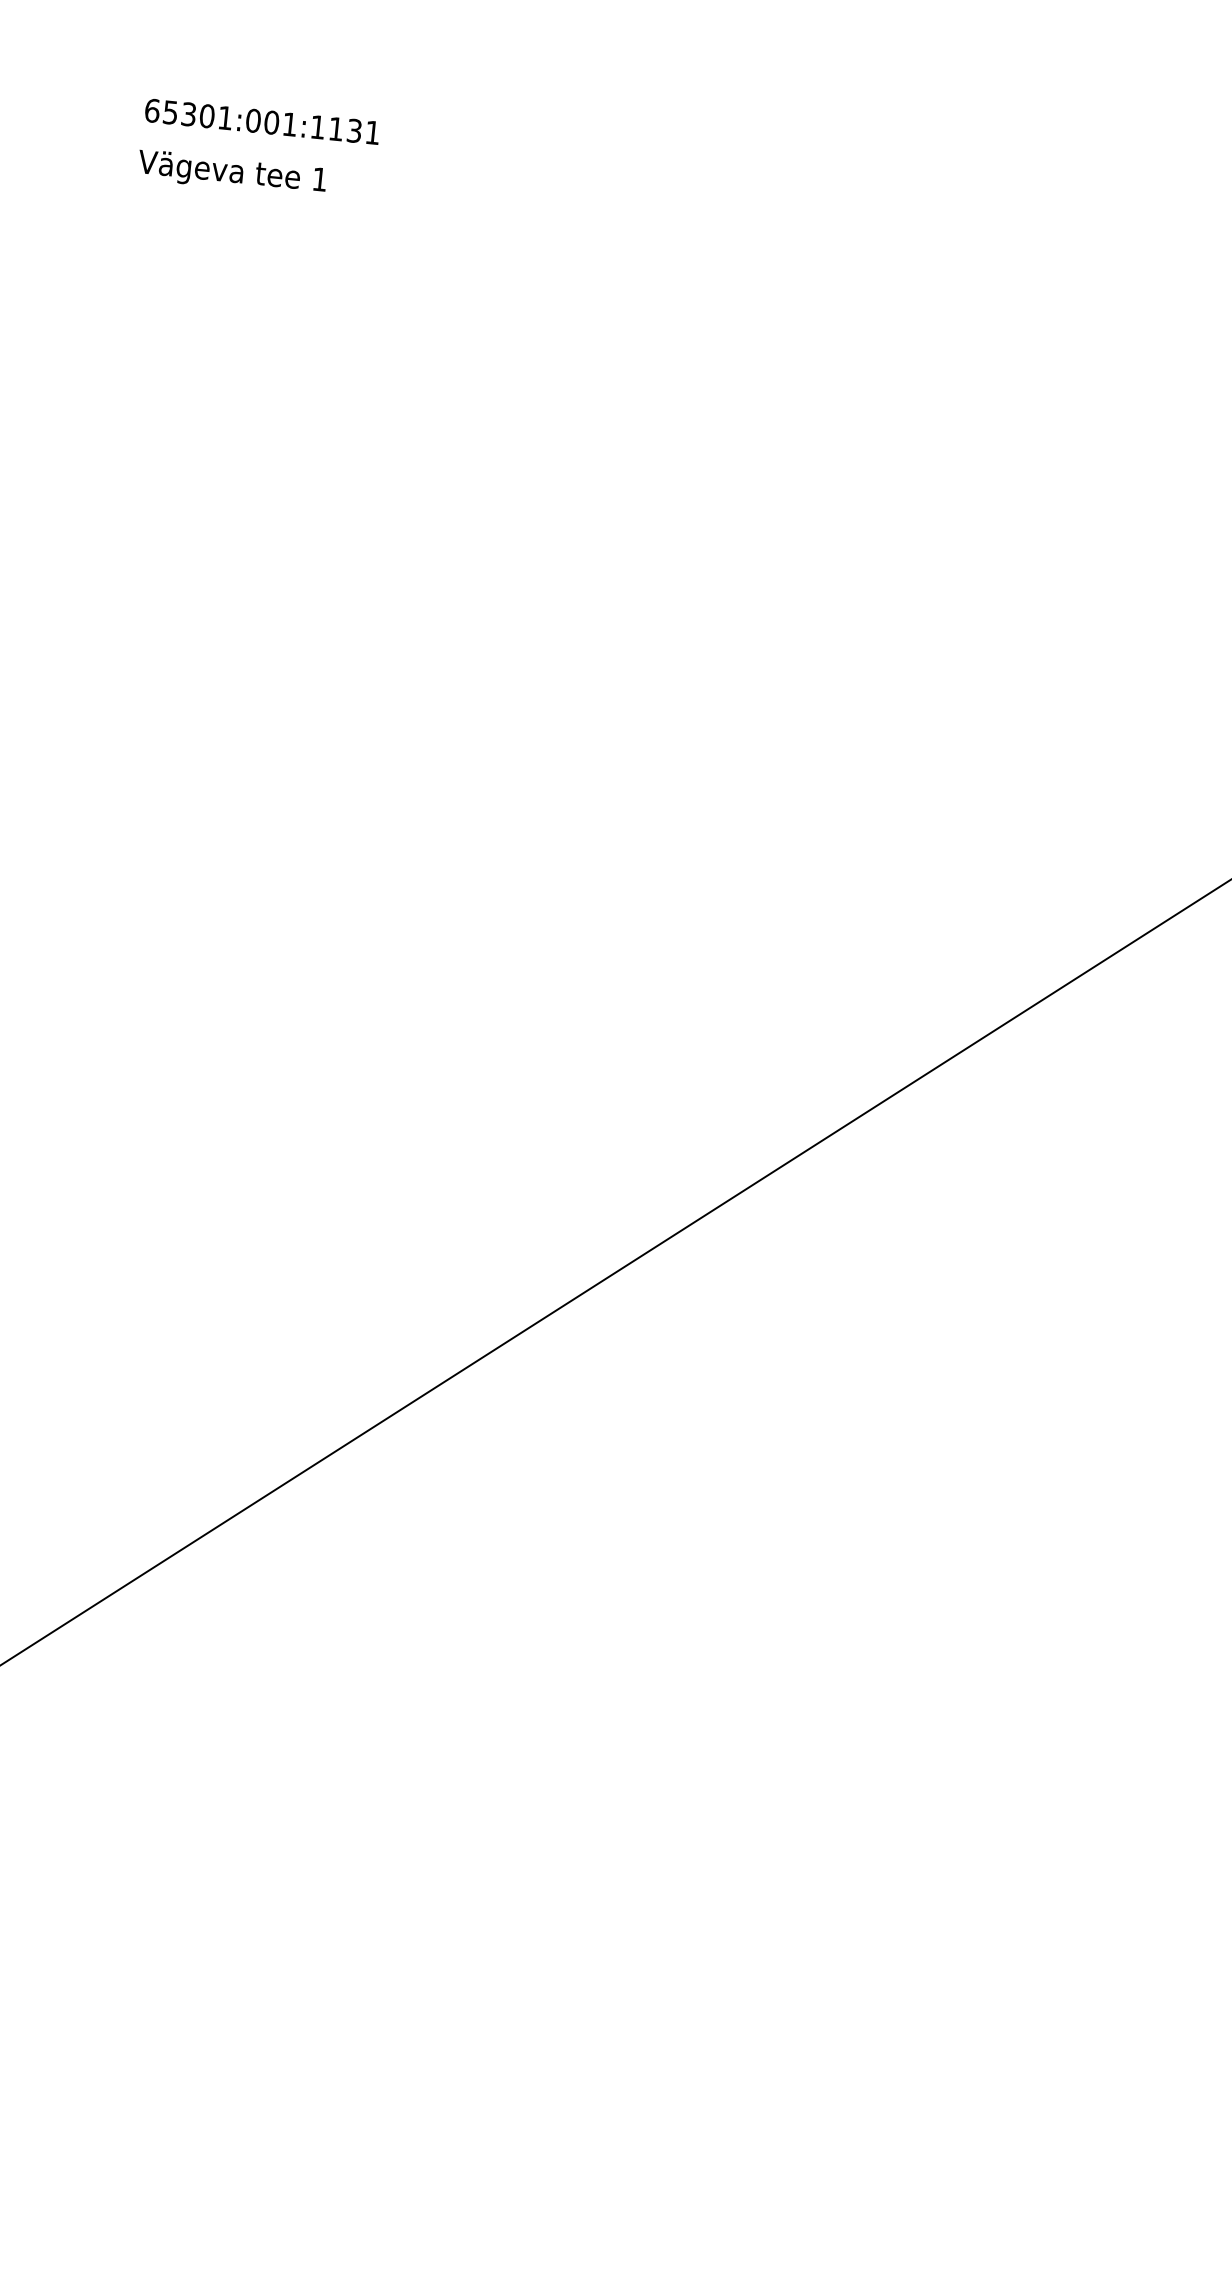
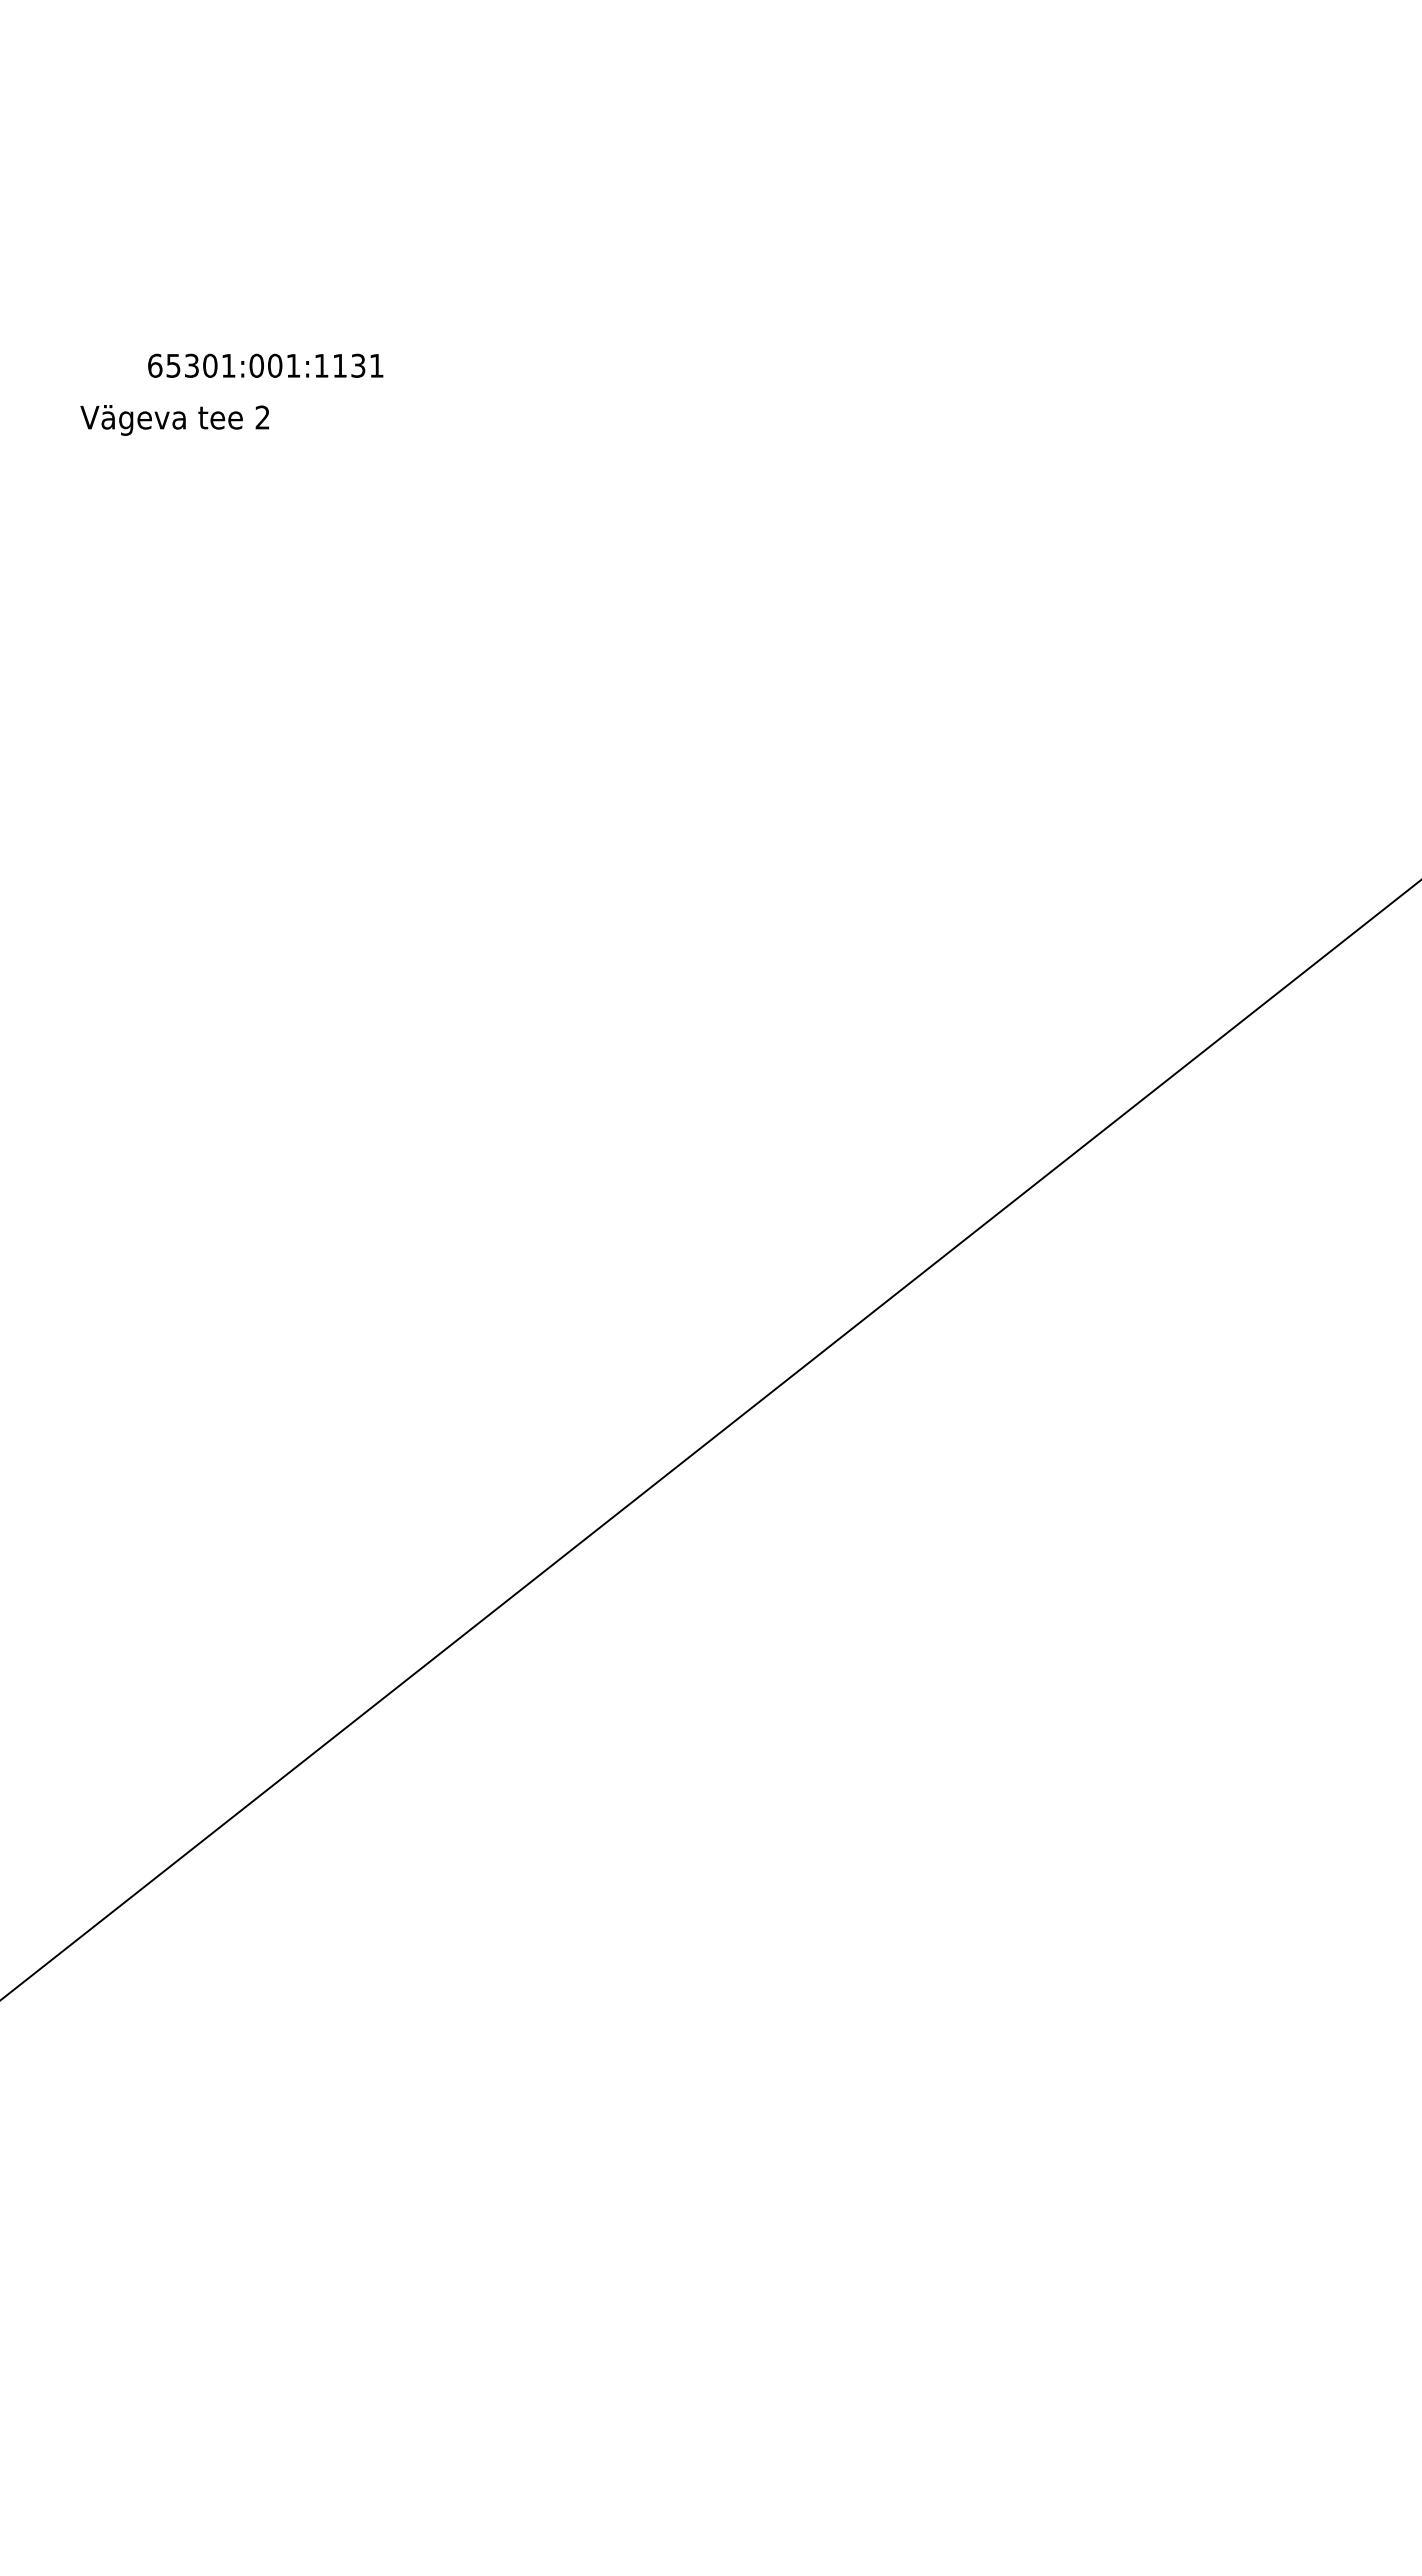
text: (262, 121) -> (265, 365), moved
text: (319, 179) -> (262, 417), 1 -> 2

